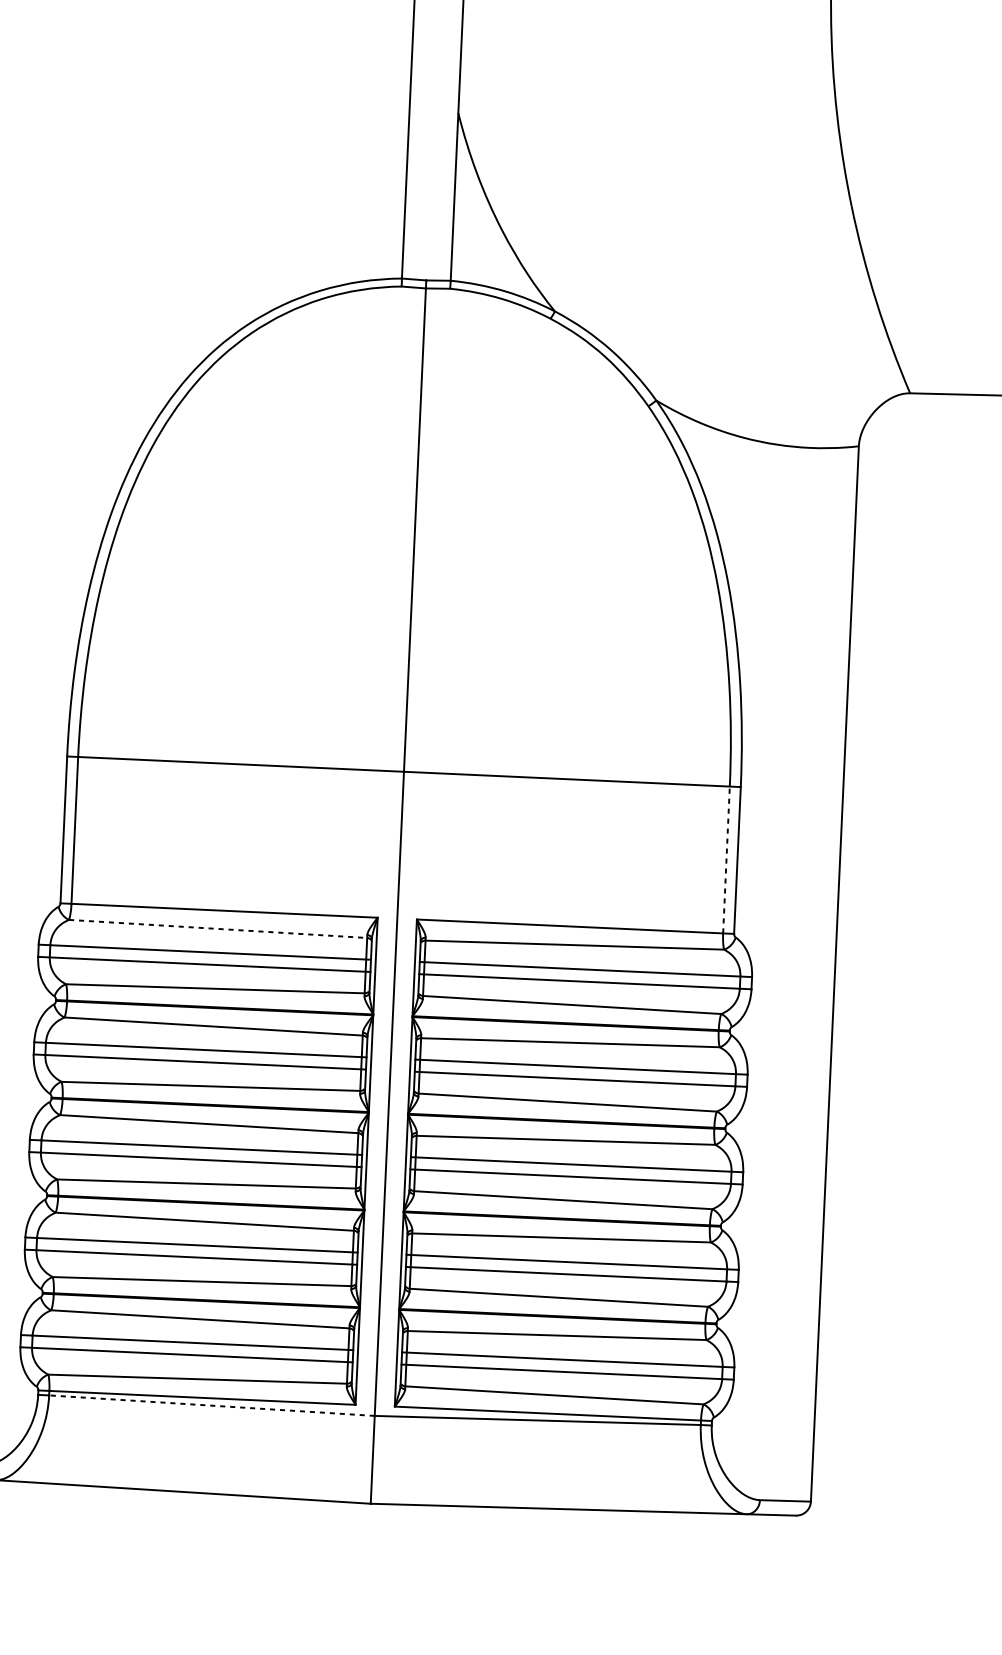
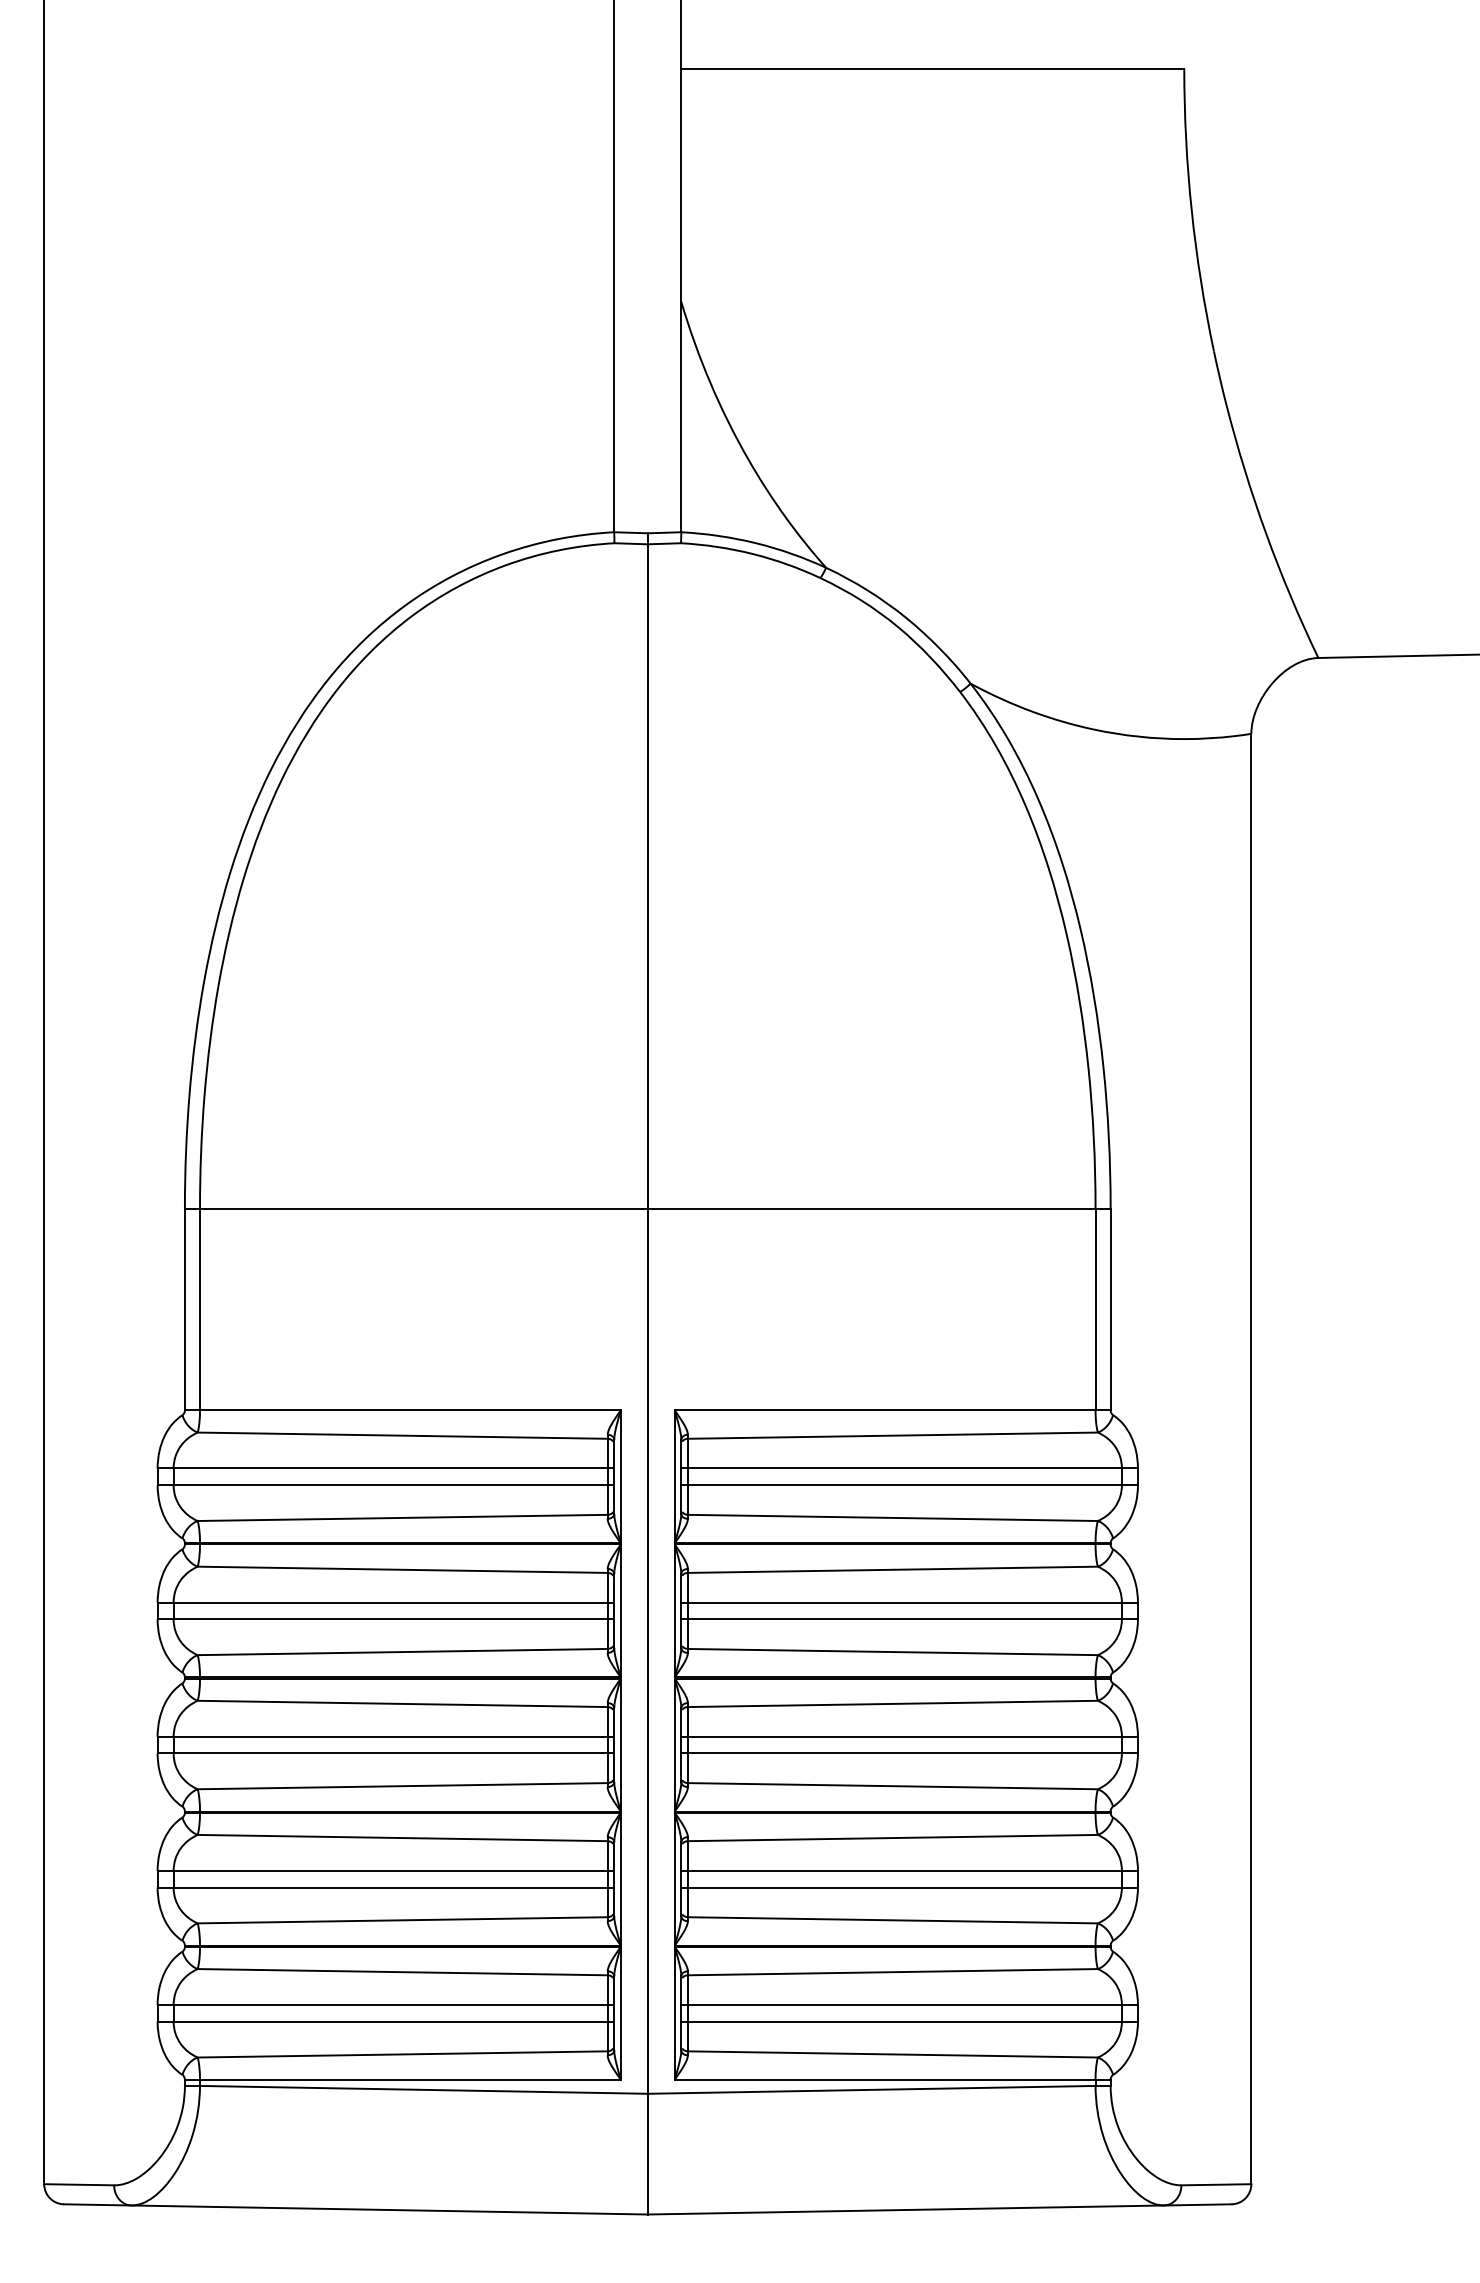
line: (726, 860) -> (1095, 1309), dashed -> solid
line: (218, 928) -> (403, 1435), dashed -> solid
line: (211, 1405) -> (423, 2089), dashed -> solid

